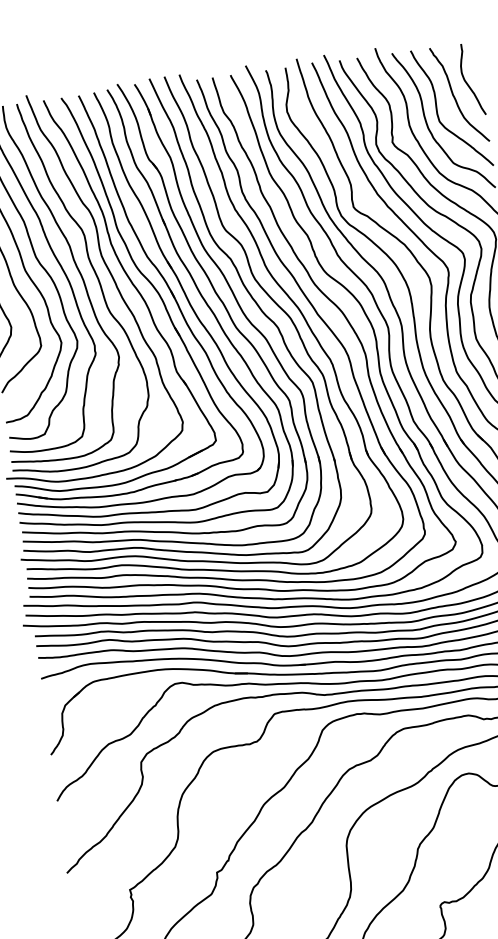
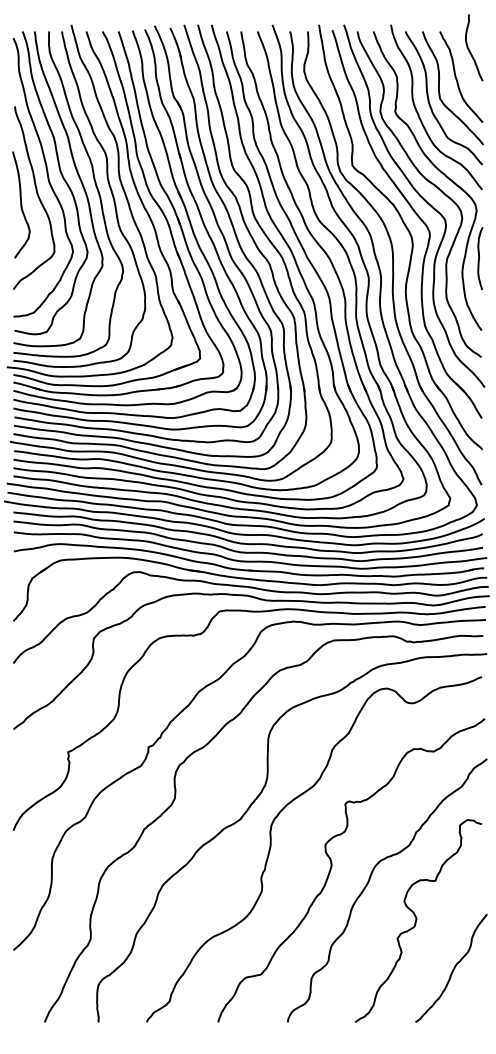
curve: (468, 83) -> (470, 50), moved

